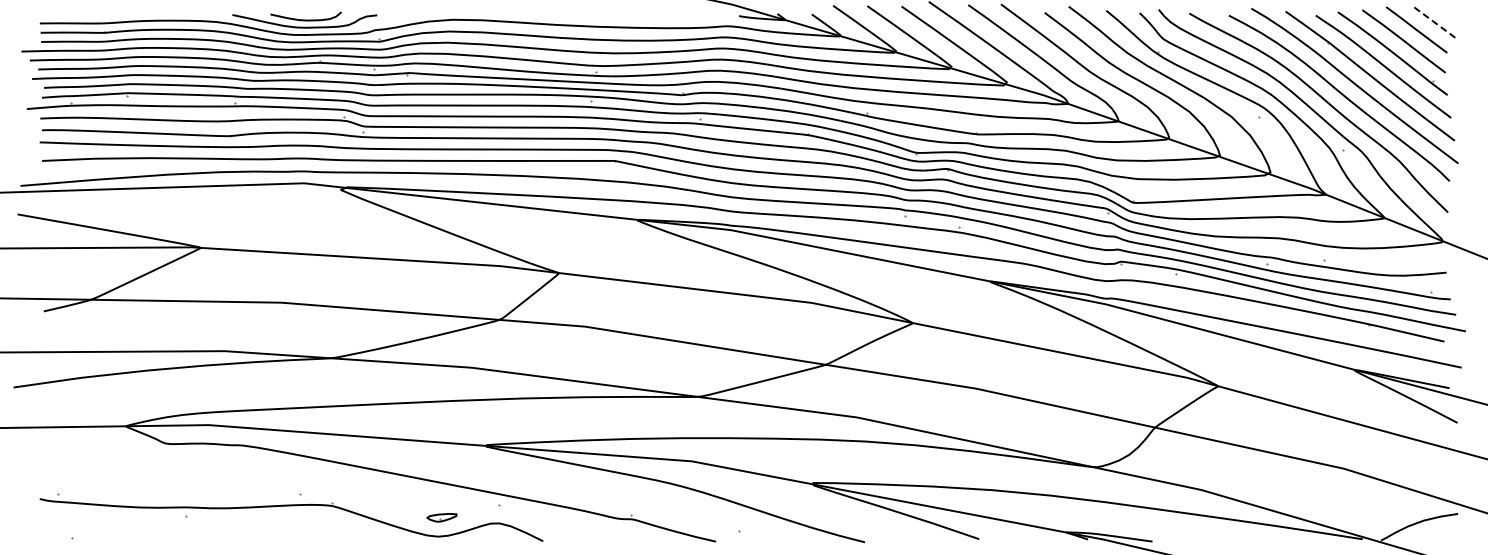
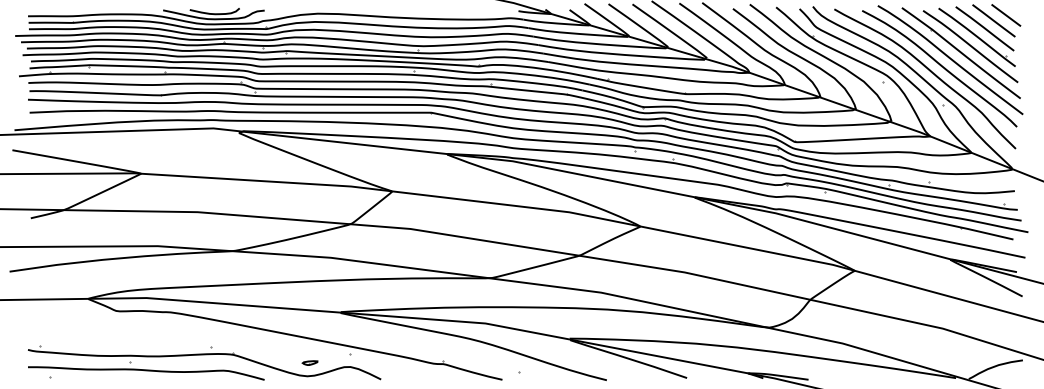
line: (1433, 21) -> (1005, 14), dashed -> solid
part: (441, 517) -> (309, 362), size x0.71
curve: (208, 529) -> (146, 371), added

